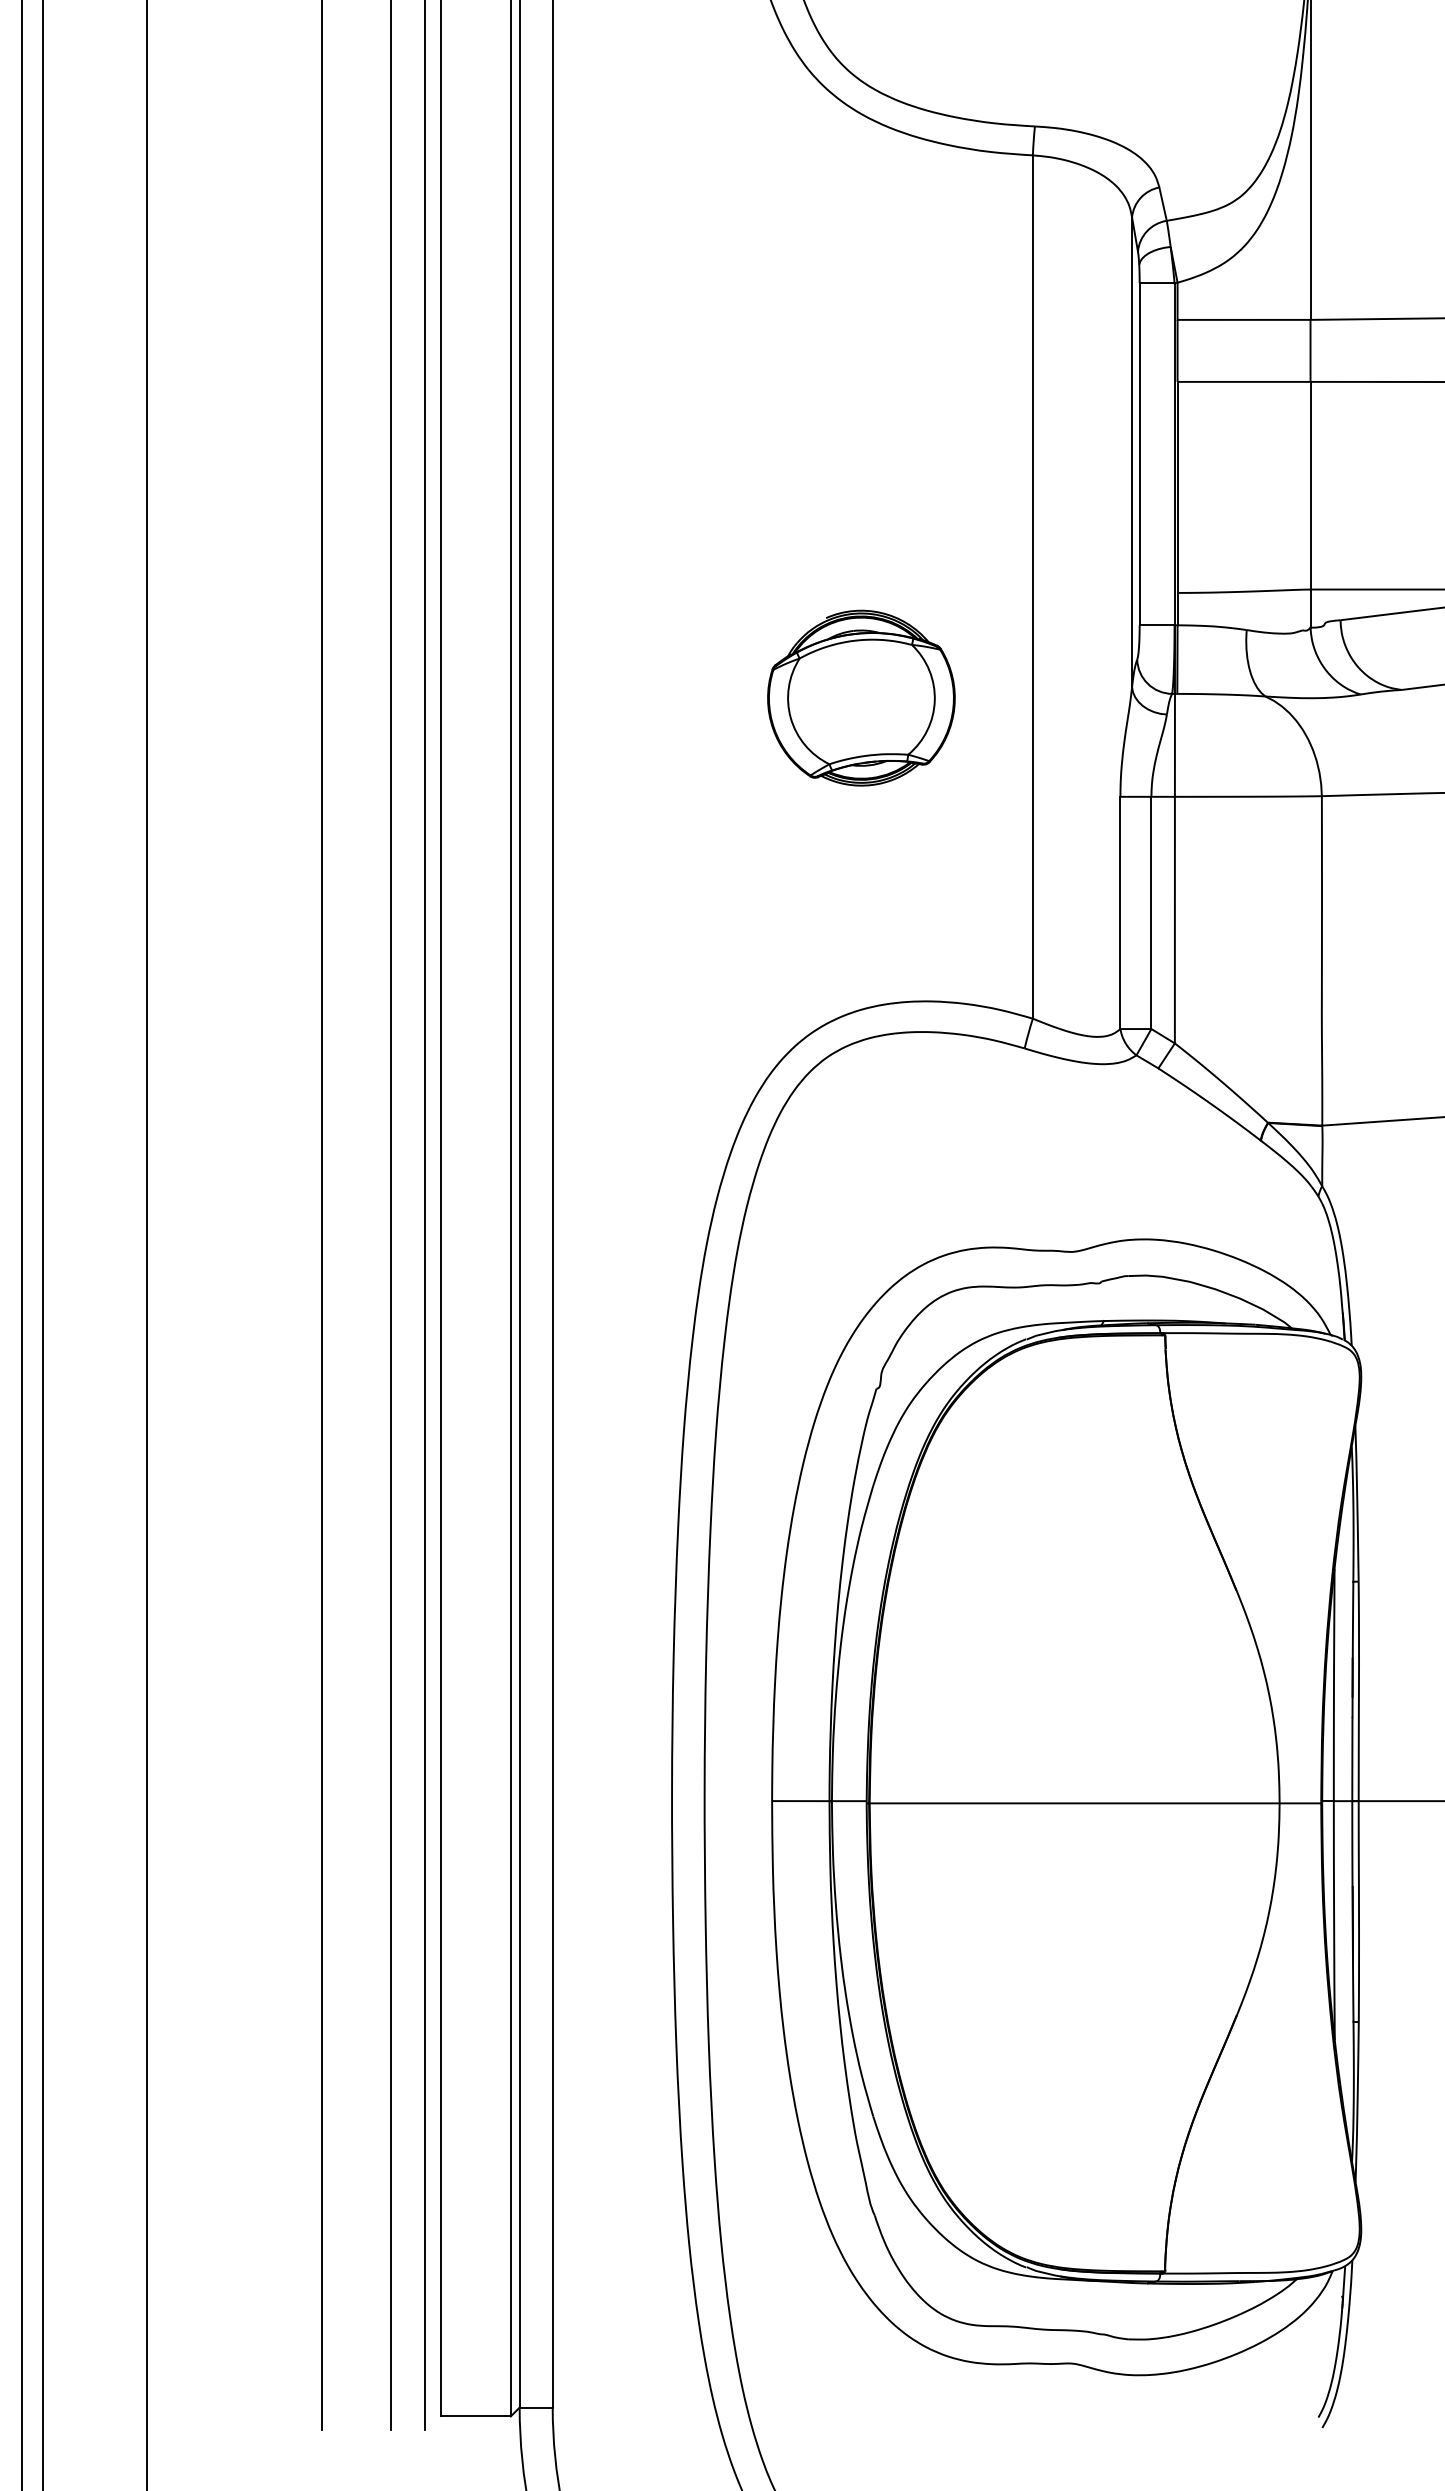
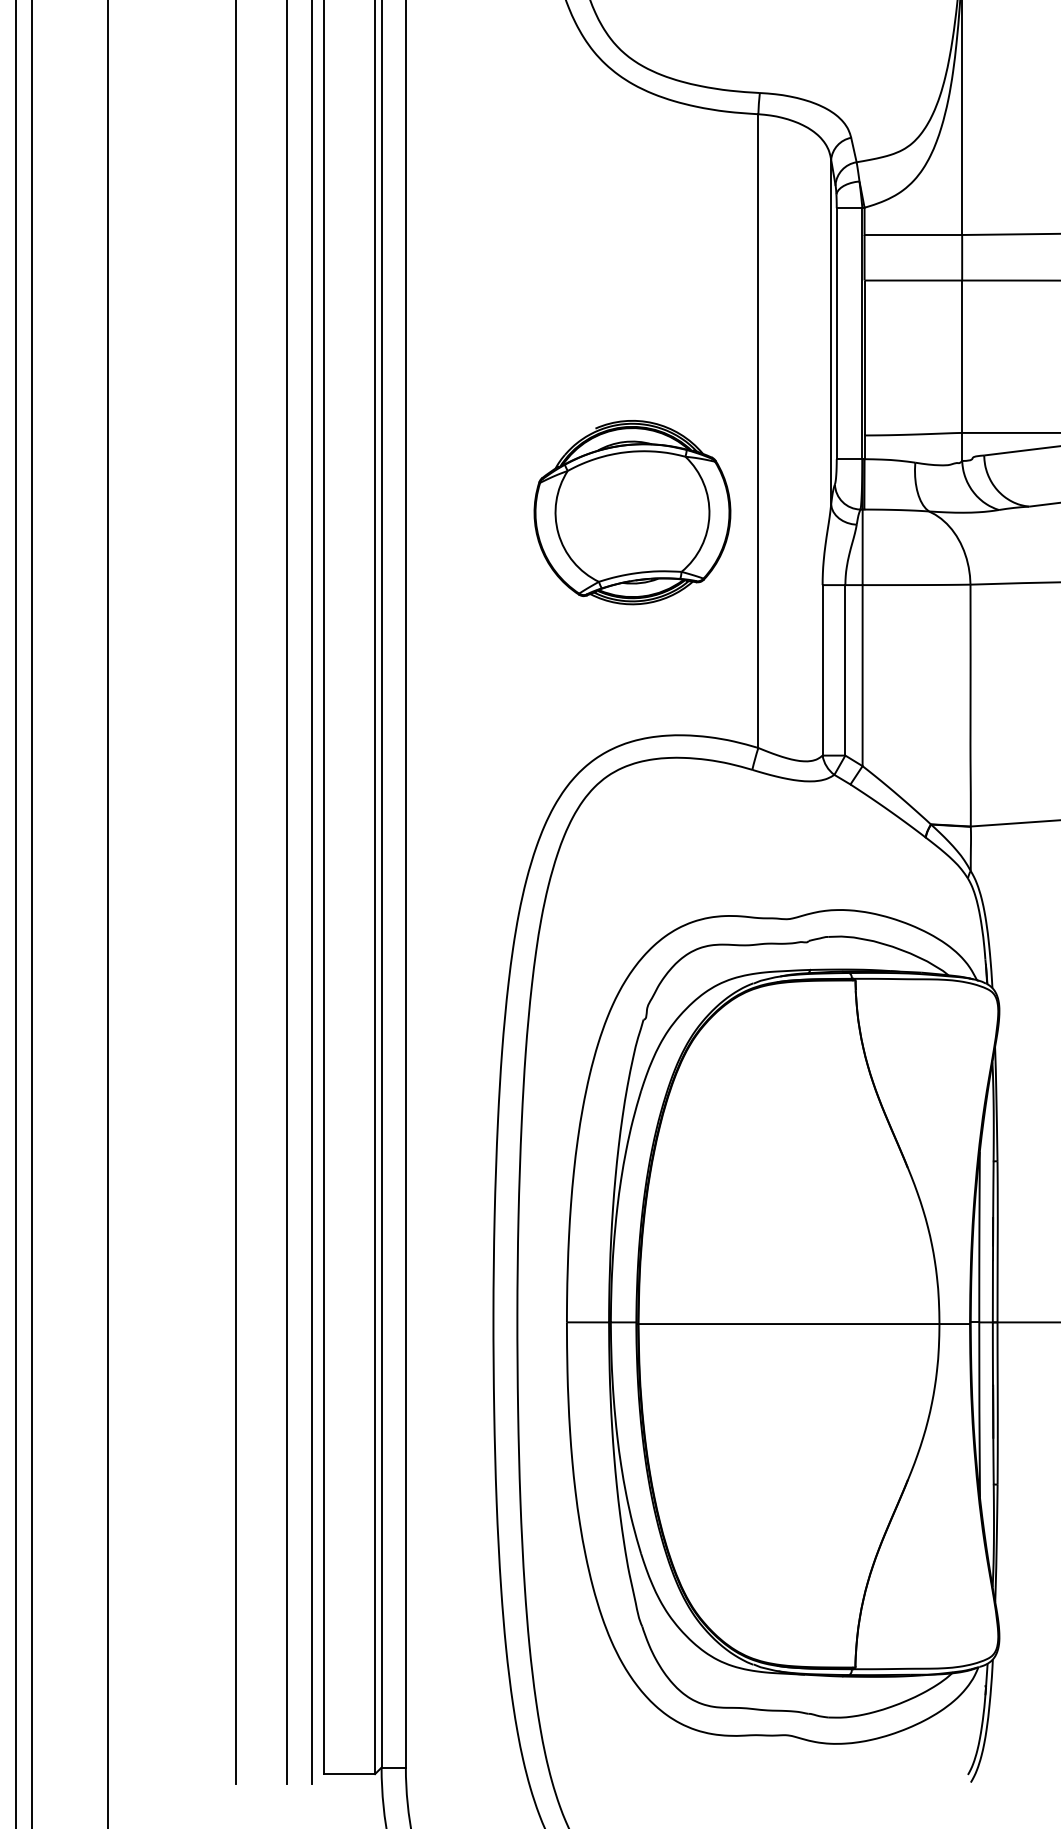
part: (861, 697) -> (632, 512), size x1.43

